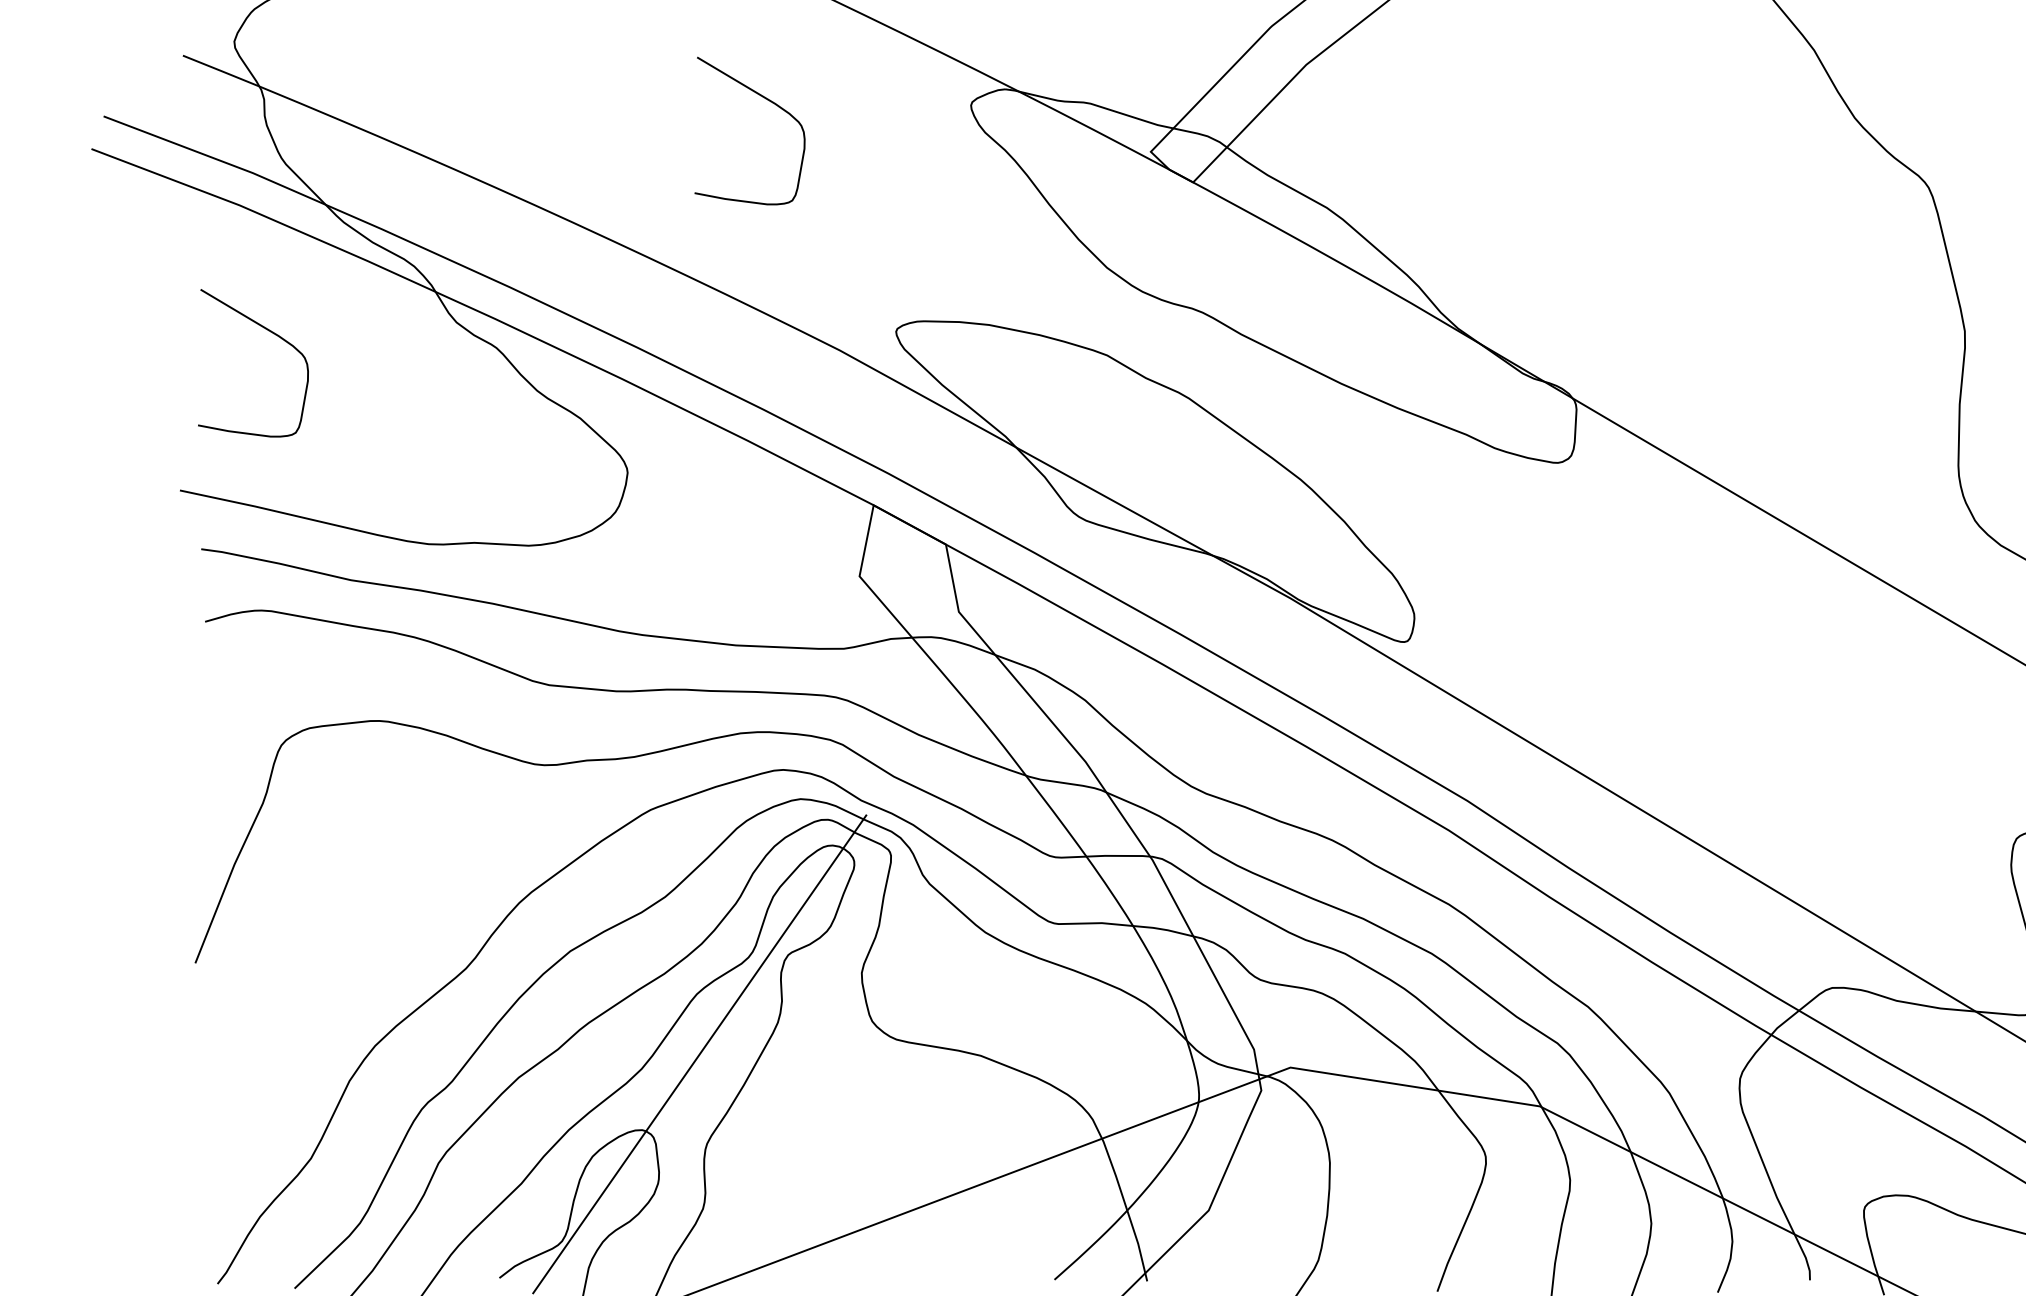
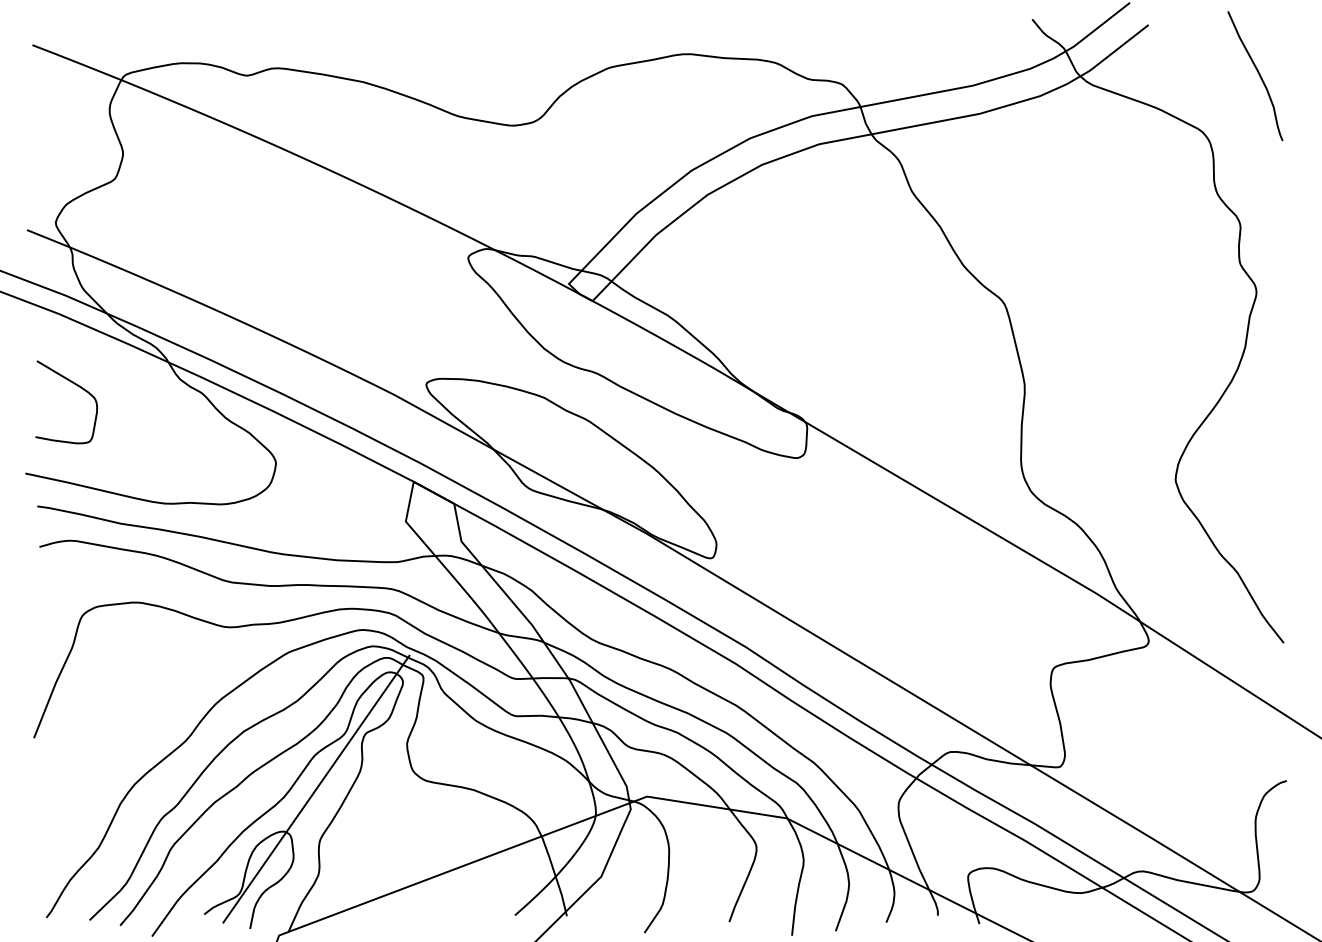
curve: (766, 101) -> (353, 255), removed

